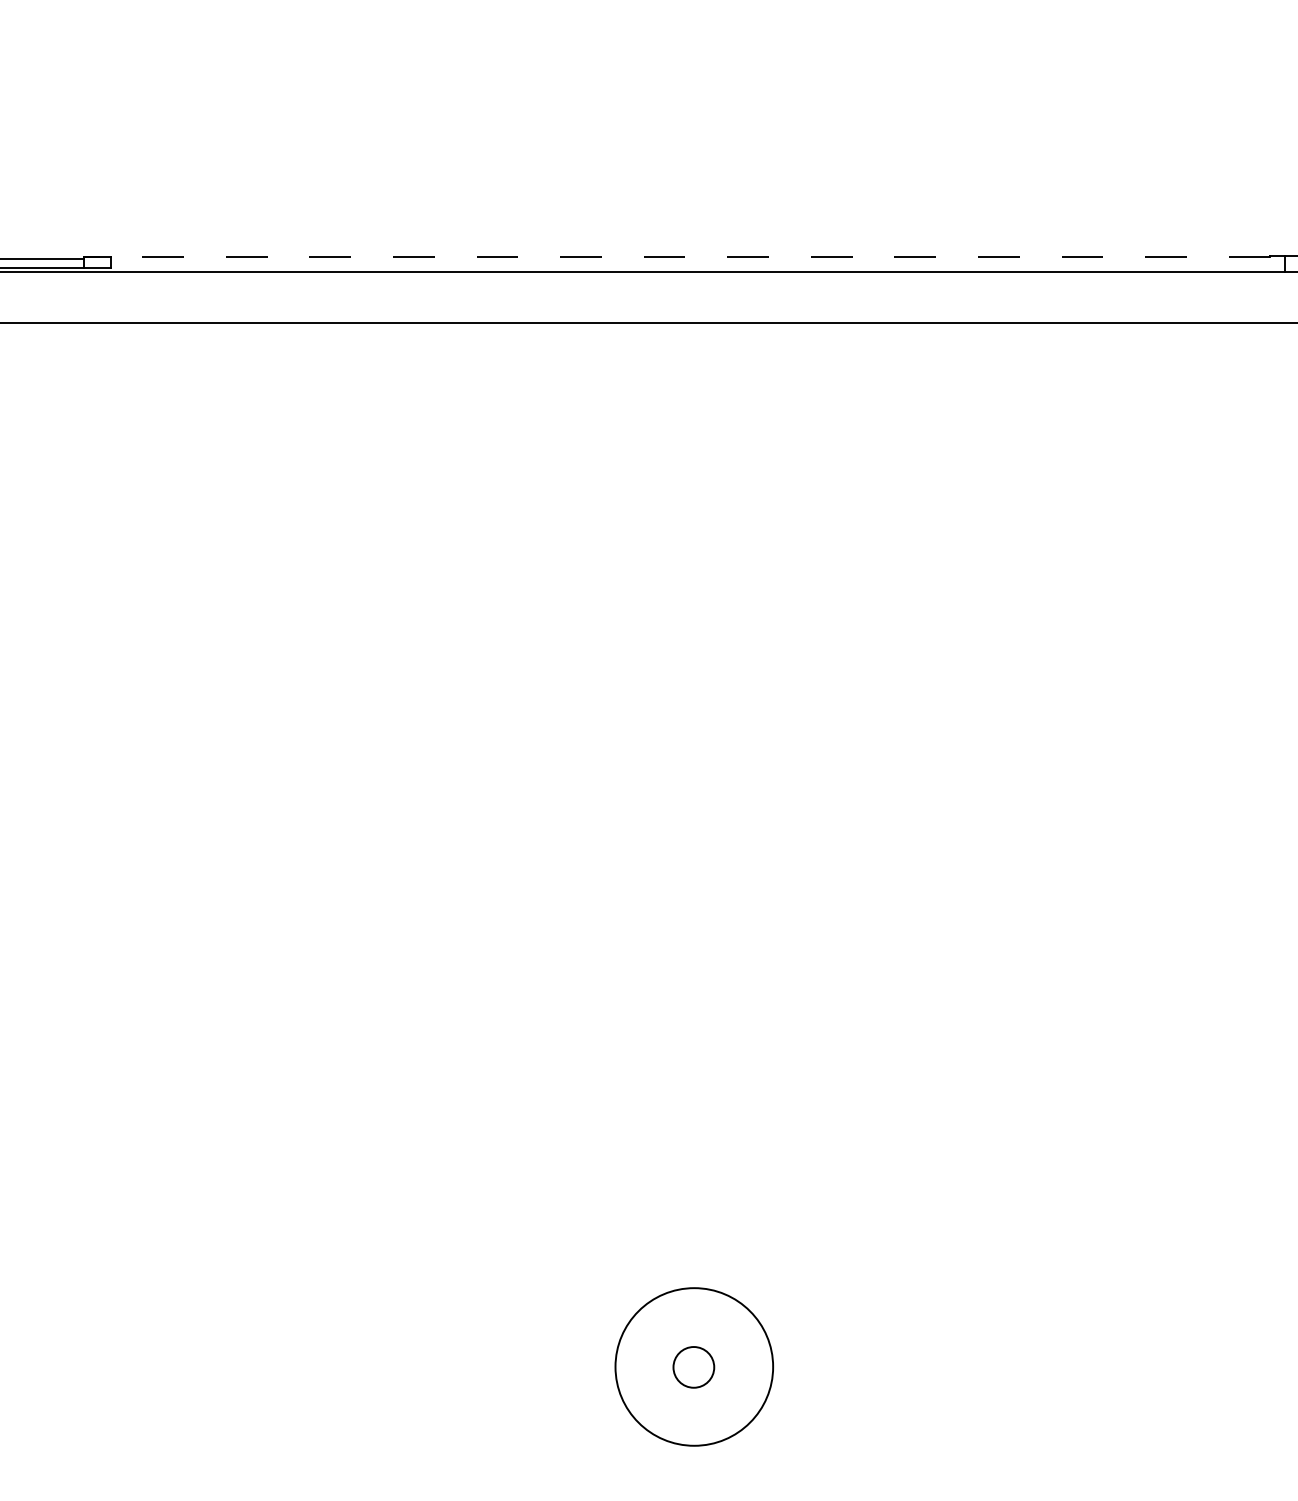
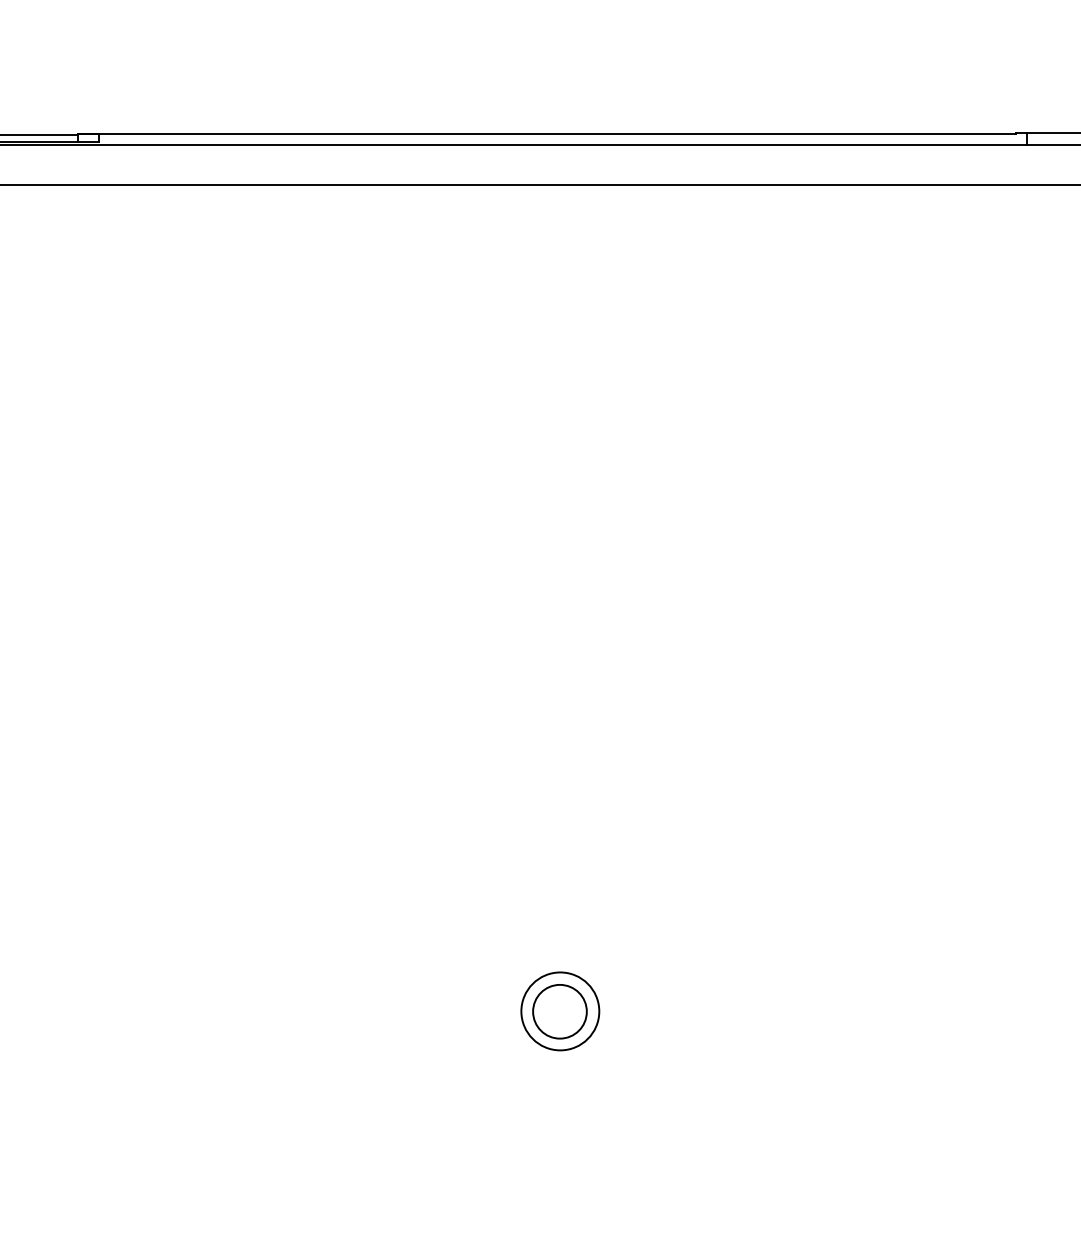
line: (676, 256) -> (546, 133), dashed -> solid
circle: (693, 1367) -> (559, 1011), size x1.67
circle: (694, 1367) -> (560, 1011), size x0.62

